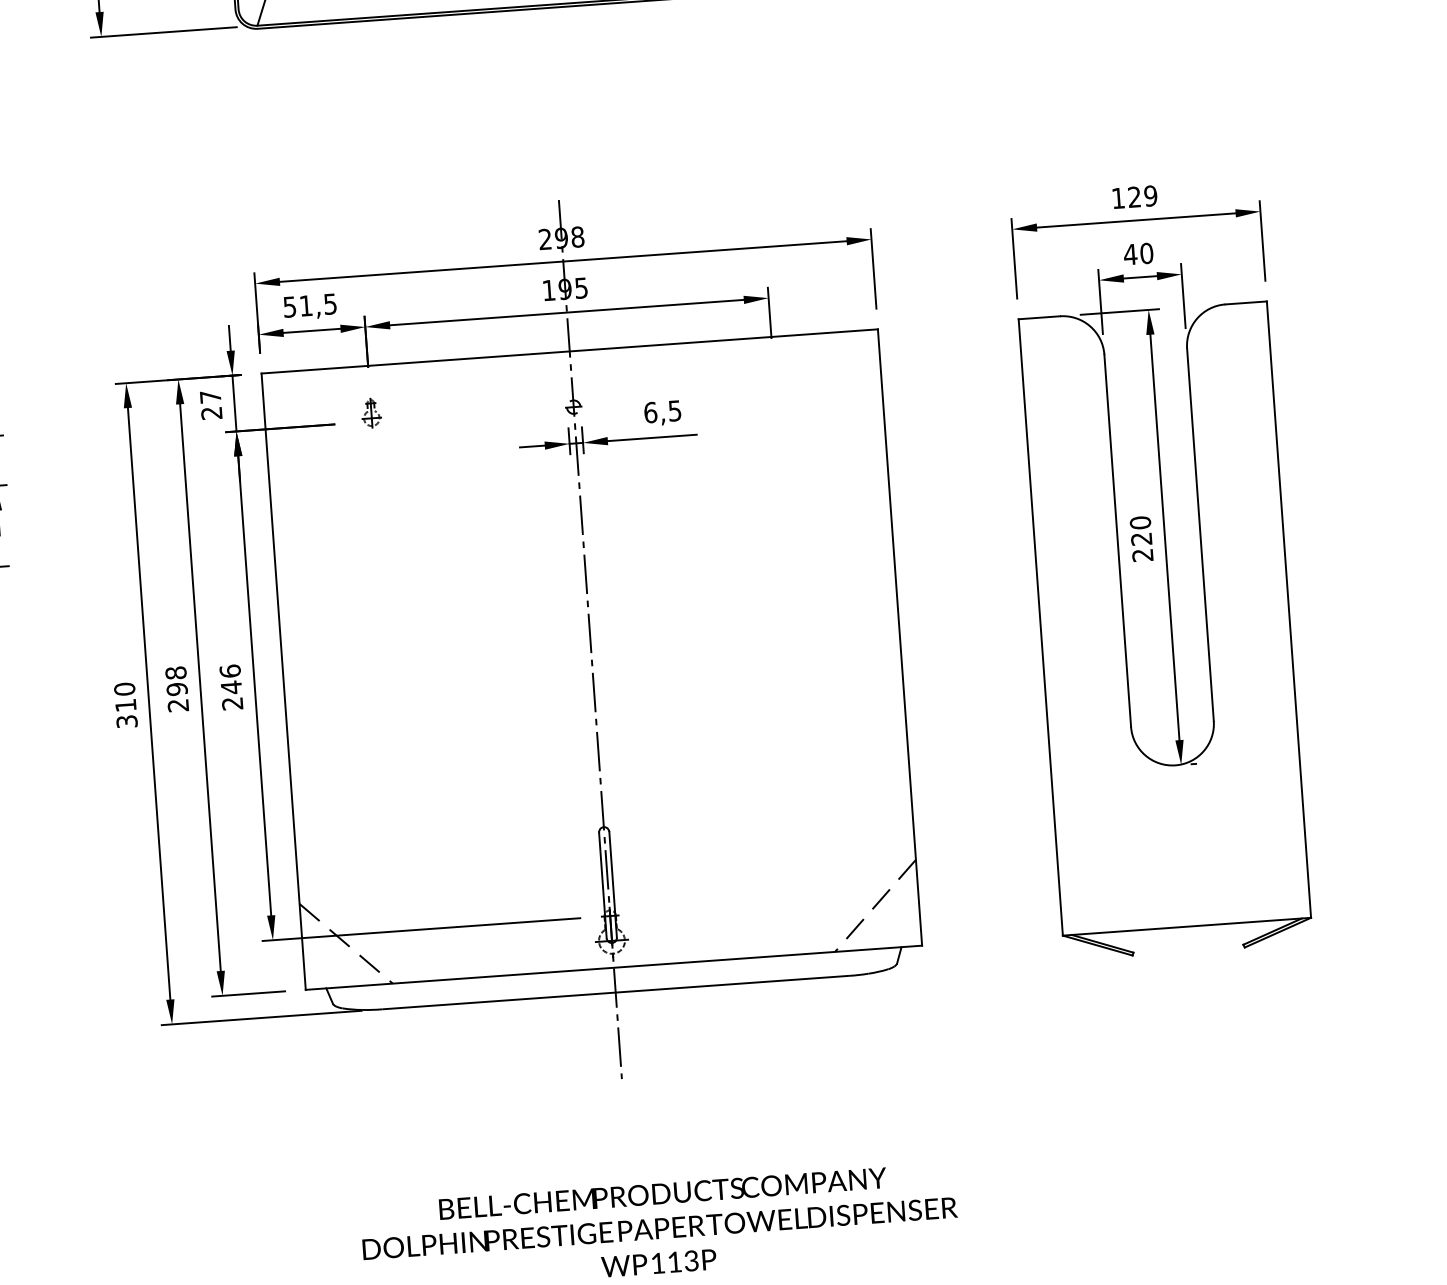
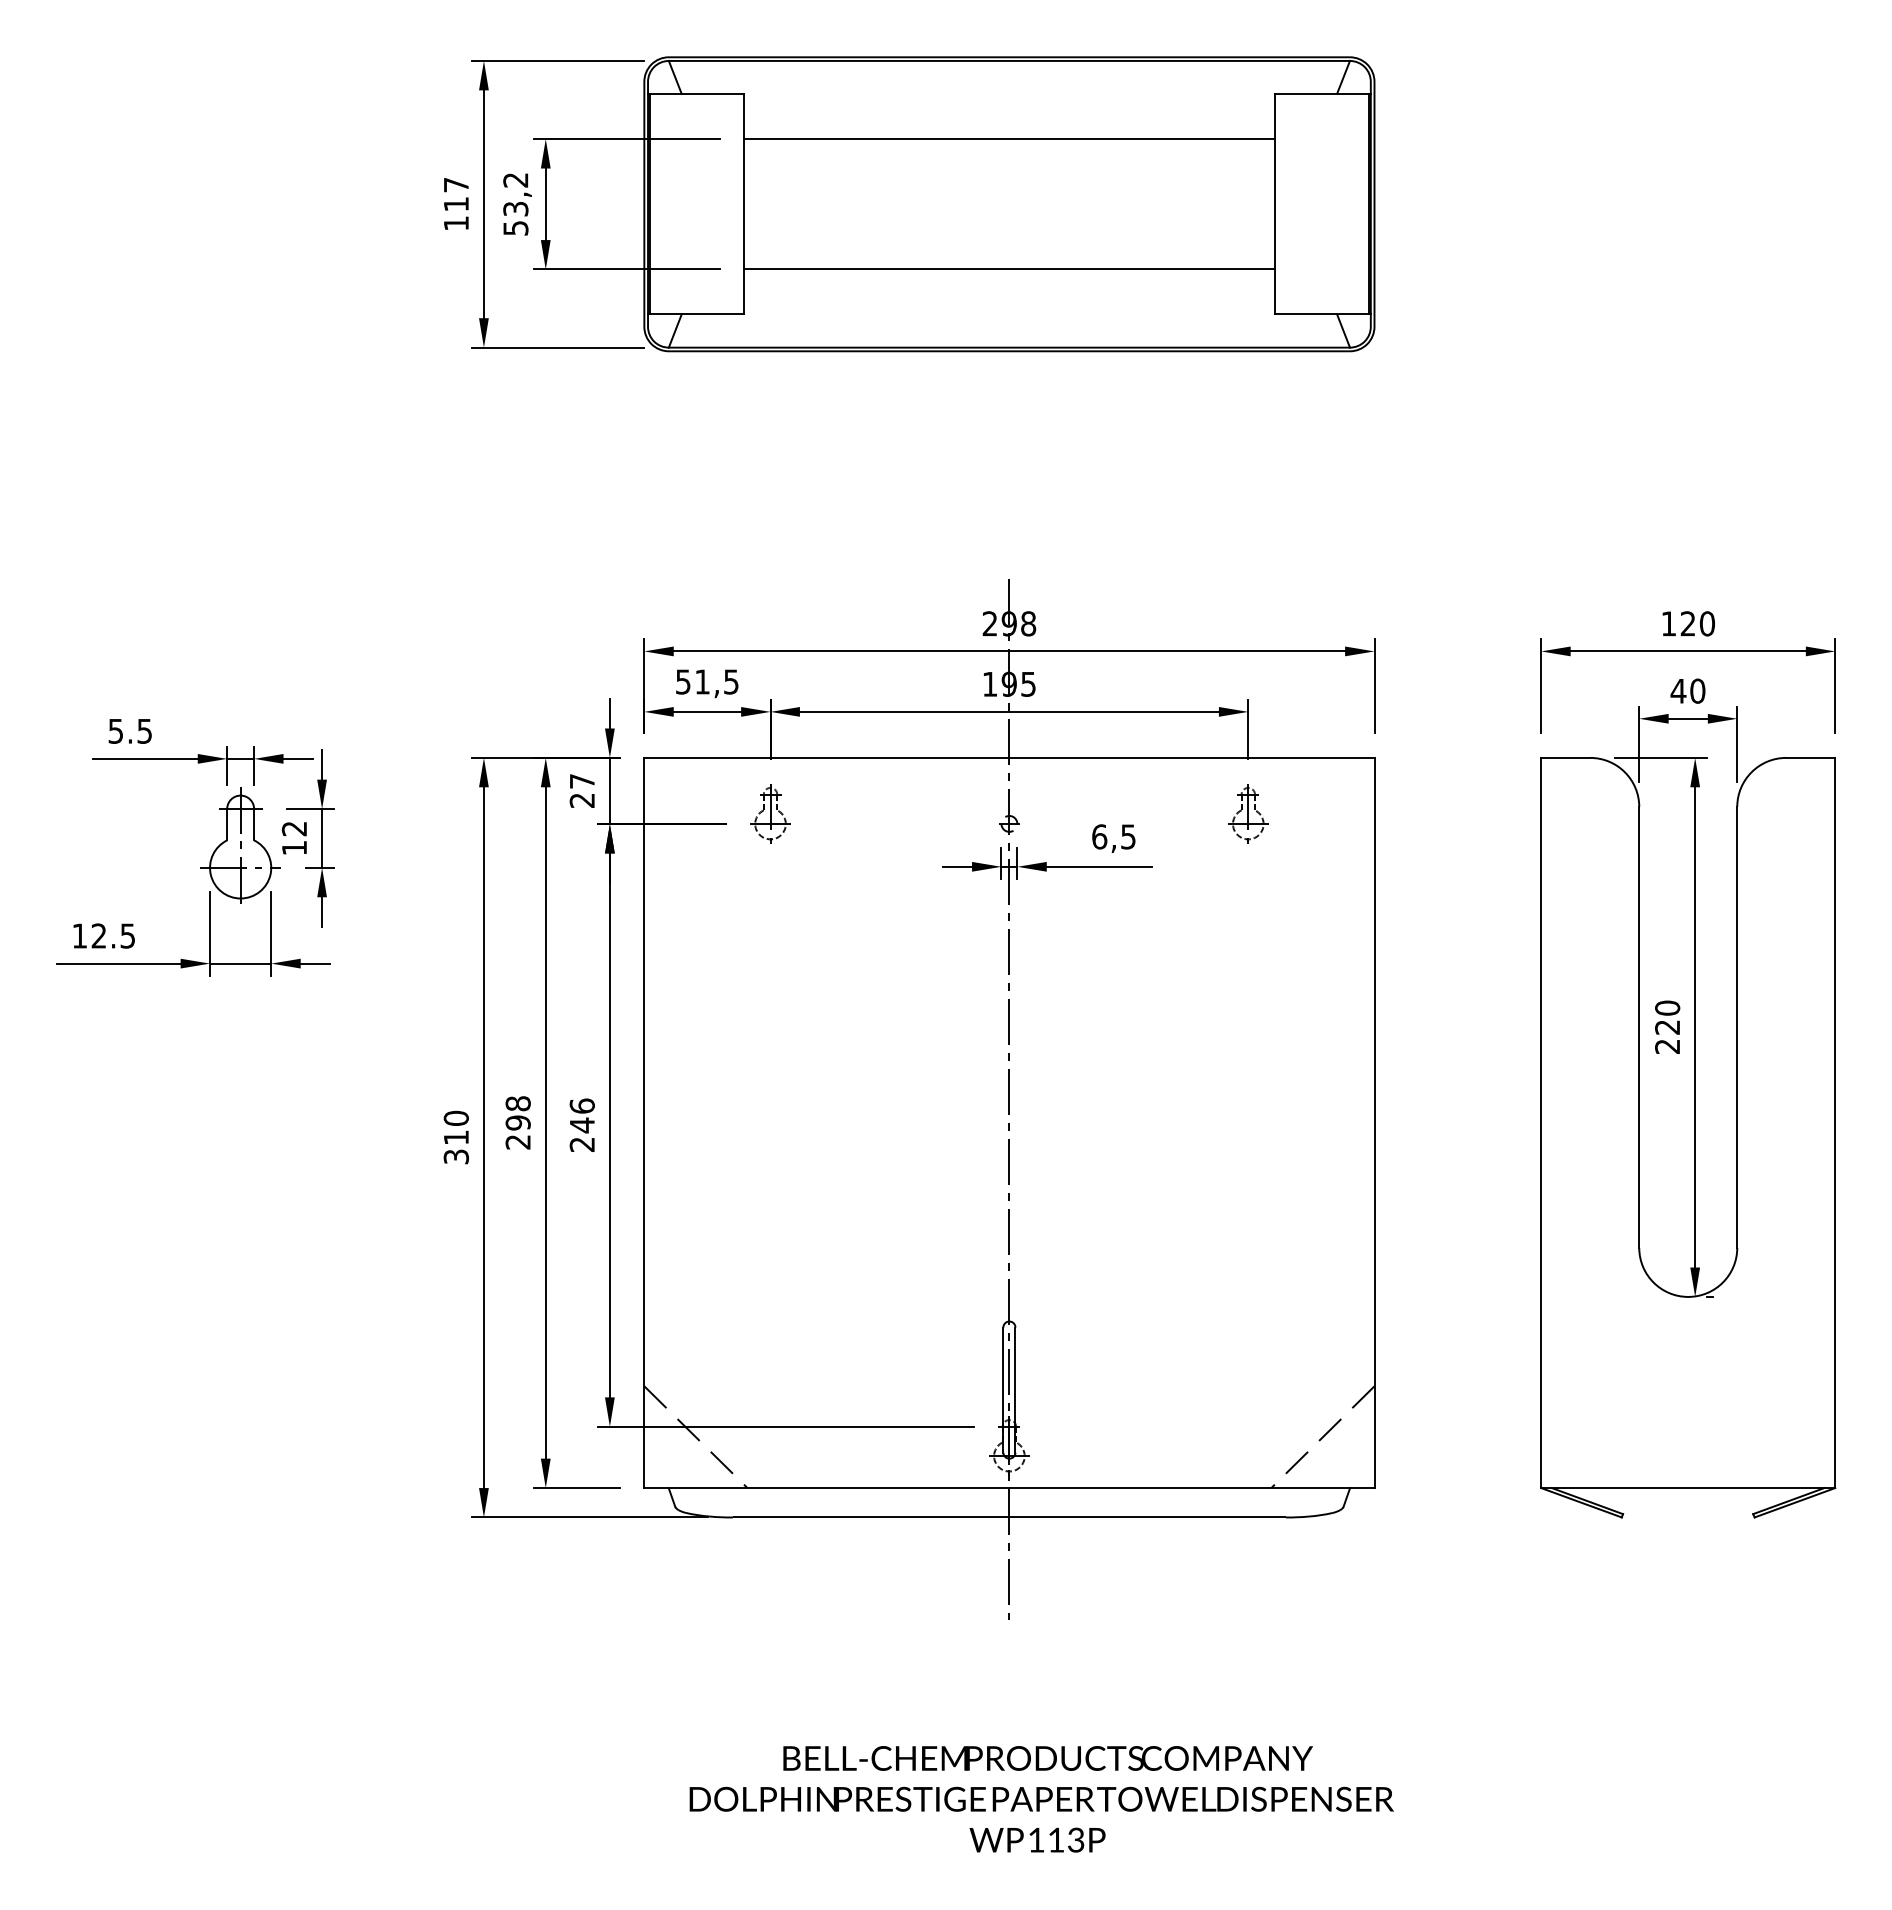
text: (1150, 195) -> (1707, 623), 129 -> 120
part: (774, 383) -> (1248, 813), added
part: (371, 412) -> (770, 813), size x1.67

